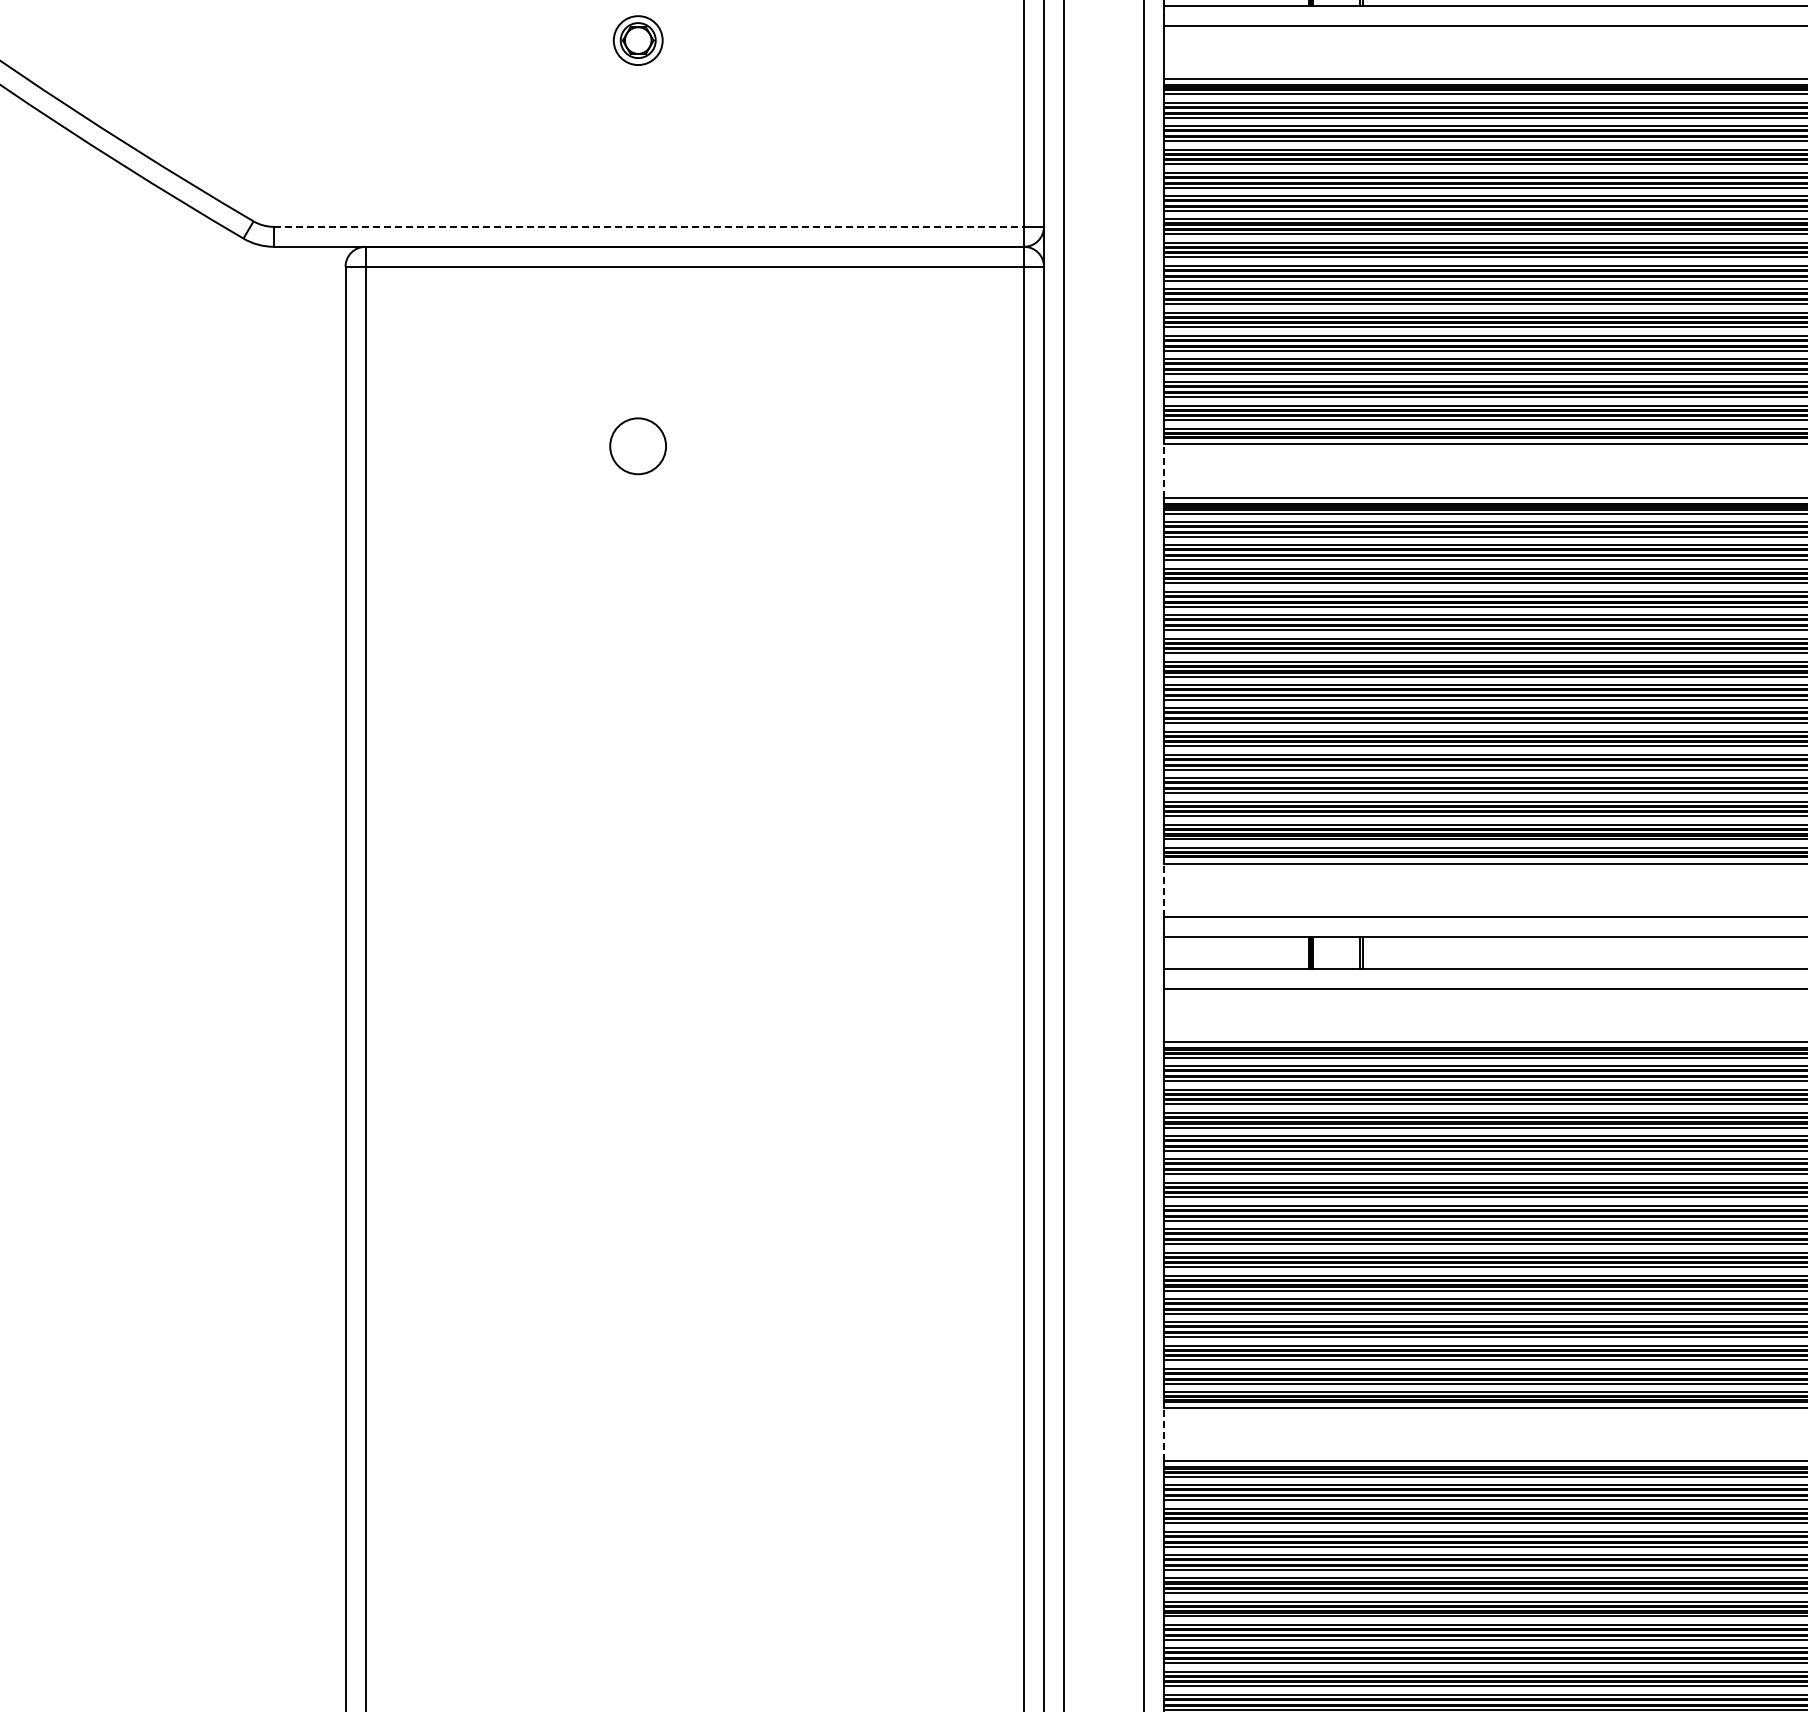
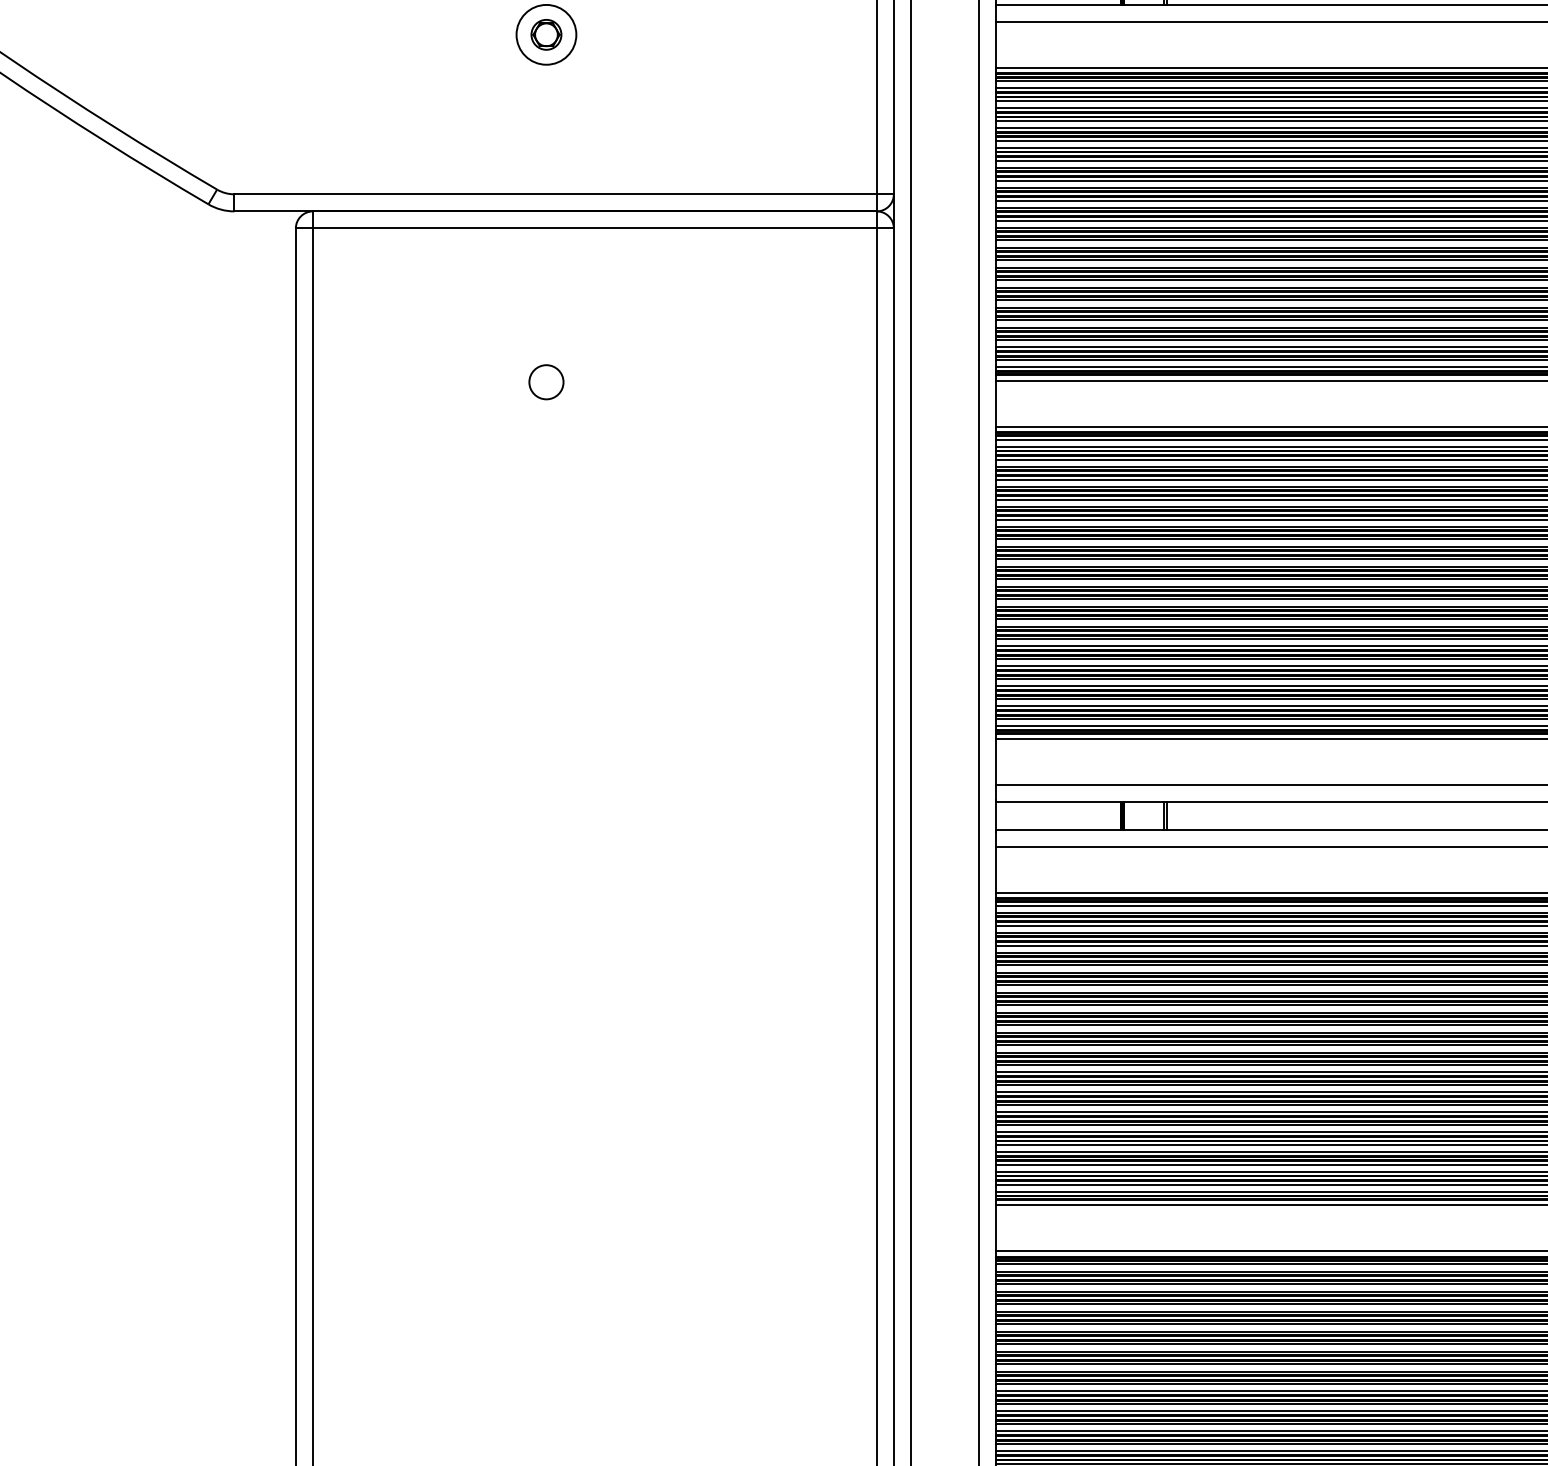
circle: (638, 40) -> (546, 34), size x1.43
line: (649, 226) -> (556, 194), dashed -> solid
circle: (638, 446) -> (546, 382), size x0.71
line: (1163, 471) -> (996, 403), dashed -> solid
line: (1163, 890) -> (996, 762), dashed -> solid
line: (1163, 1434) -> (996, 1228), dashed -> solid

